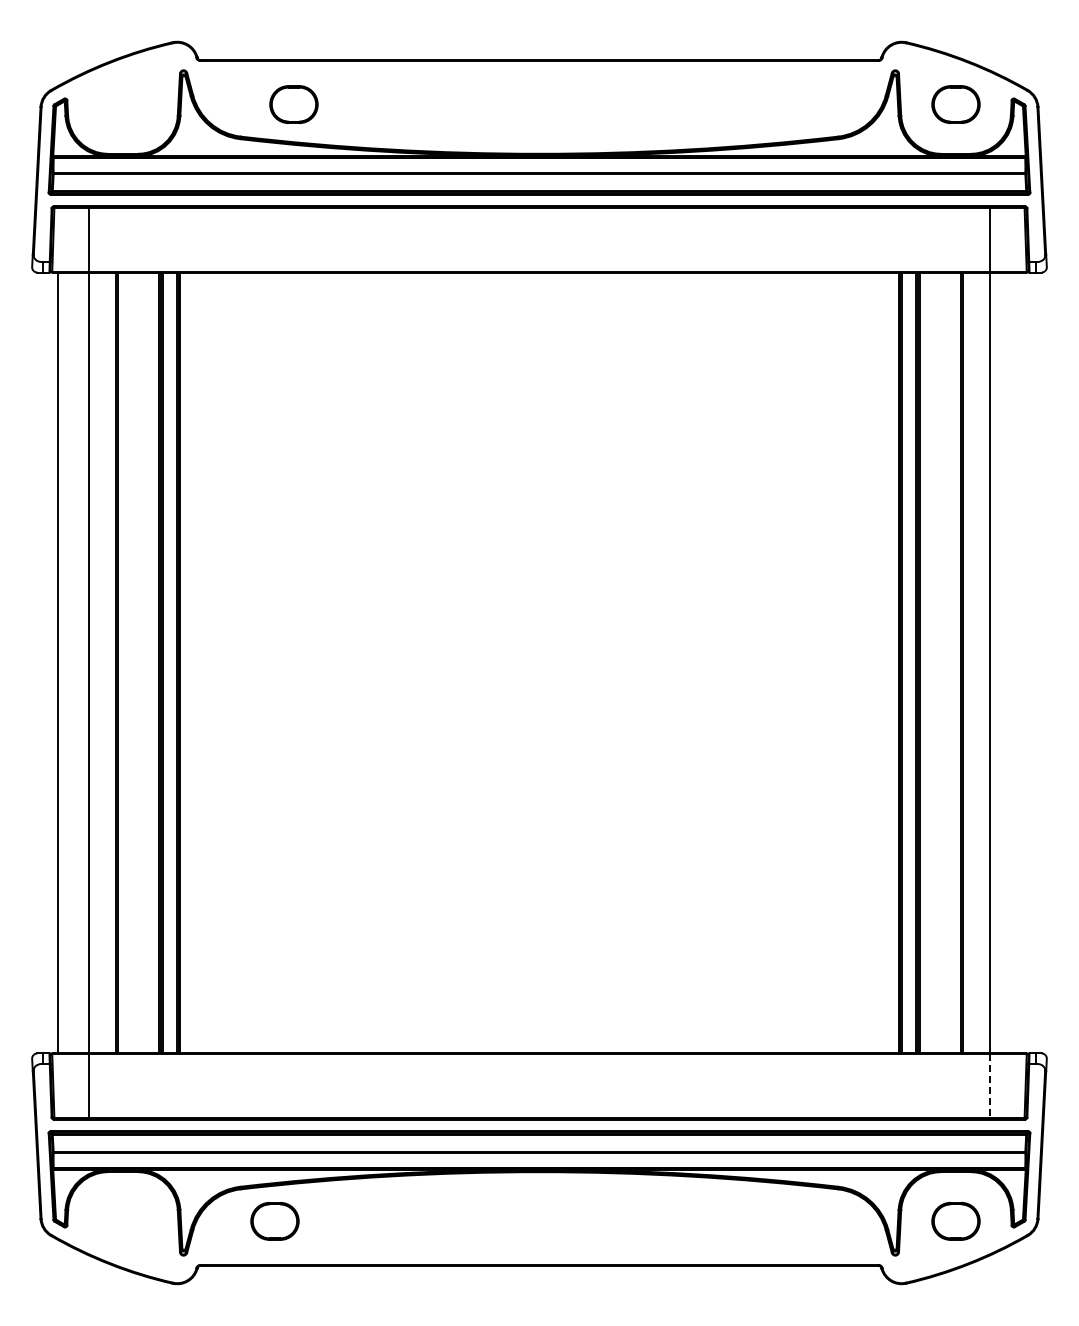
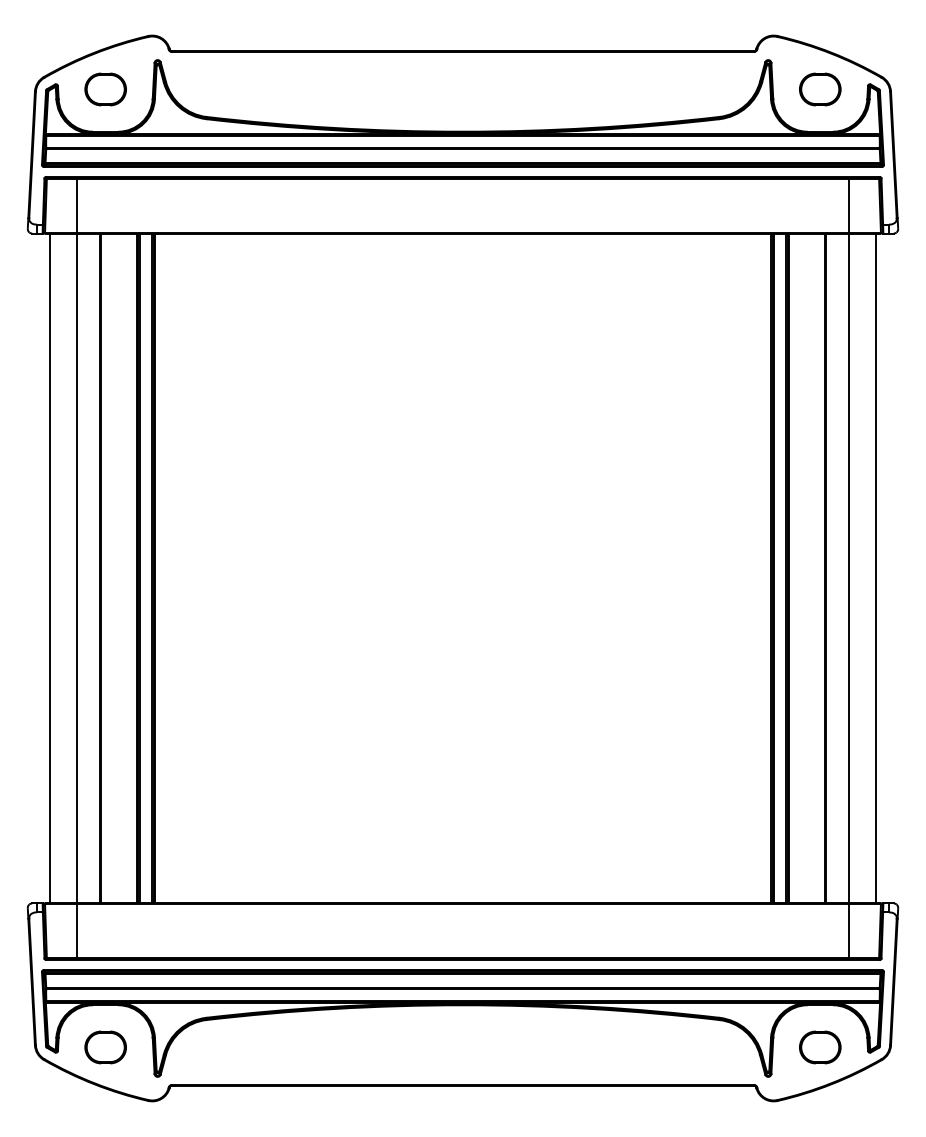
part: (293, 104) -> (105, 89), moved
line: (1021, 662) -> (876, 568), added
line: (989, 1086) -> (849, 931), dashed -> solid
part: (274, 1221) -> (105, 1047), moved

